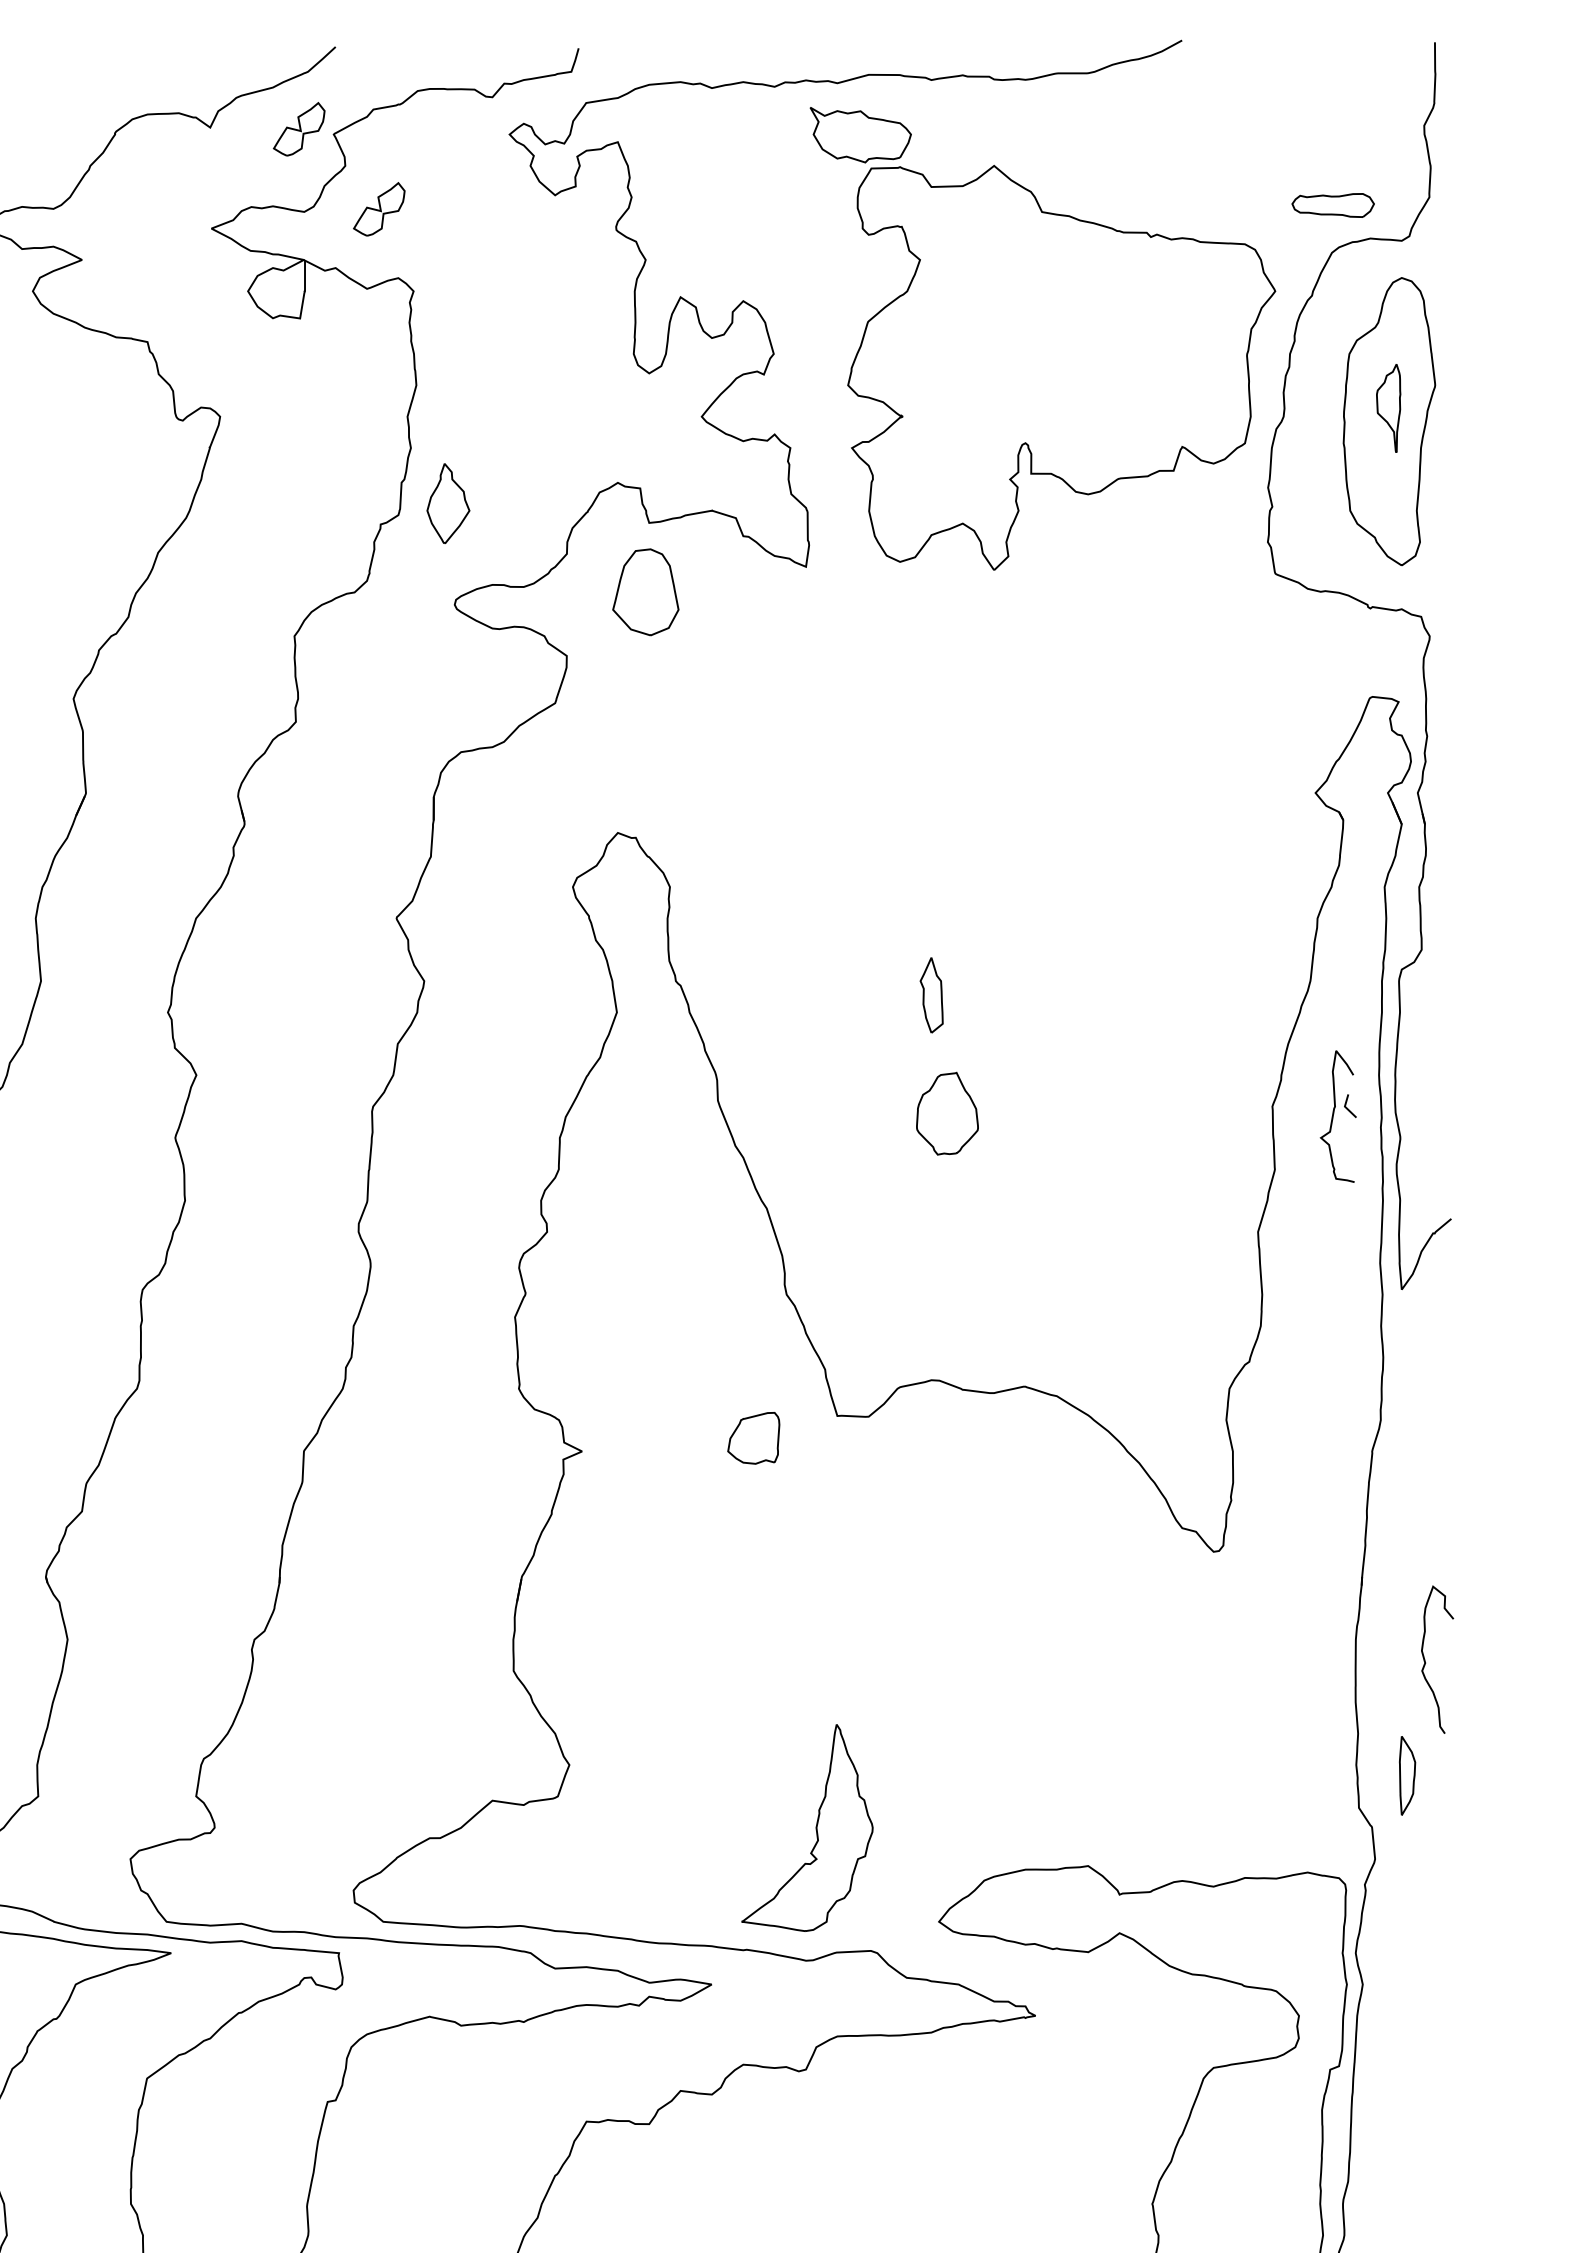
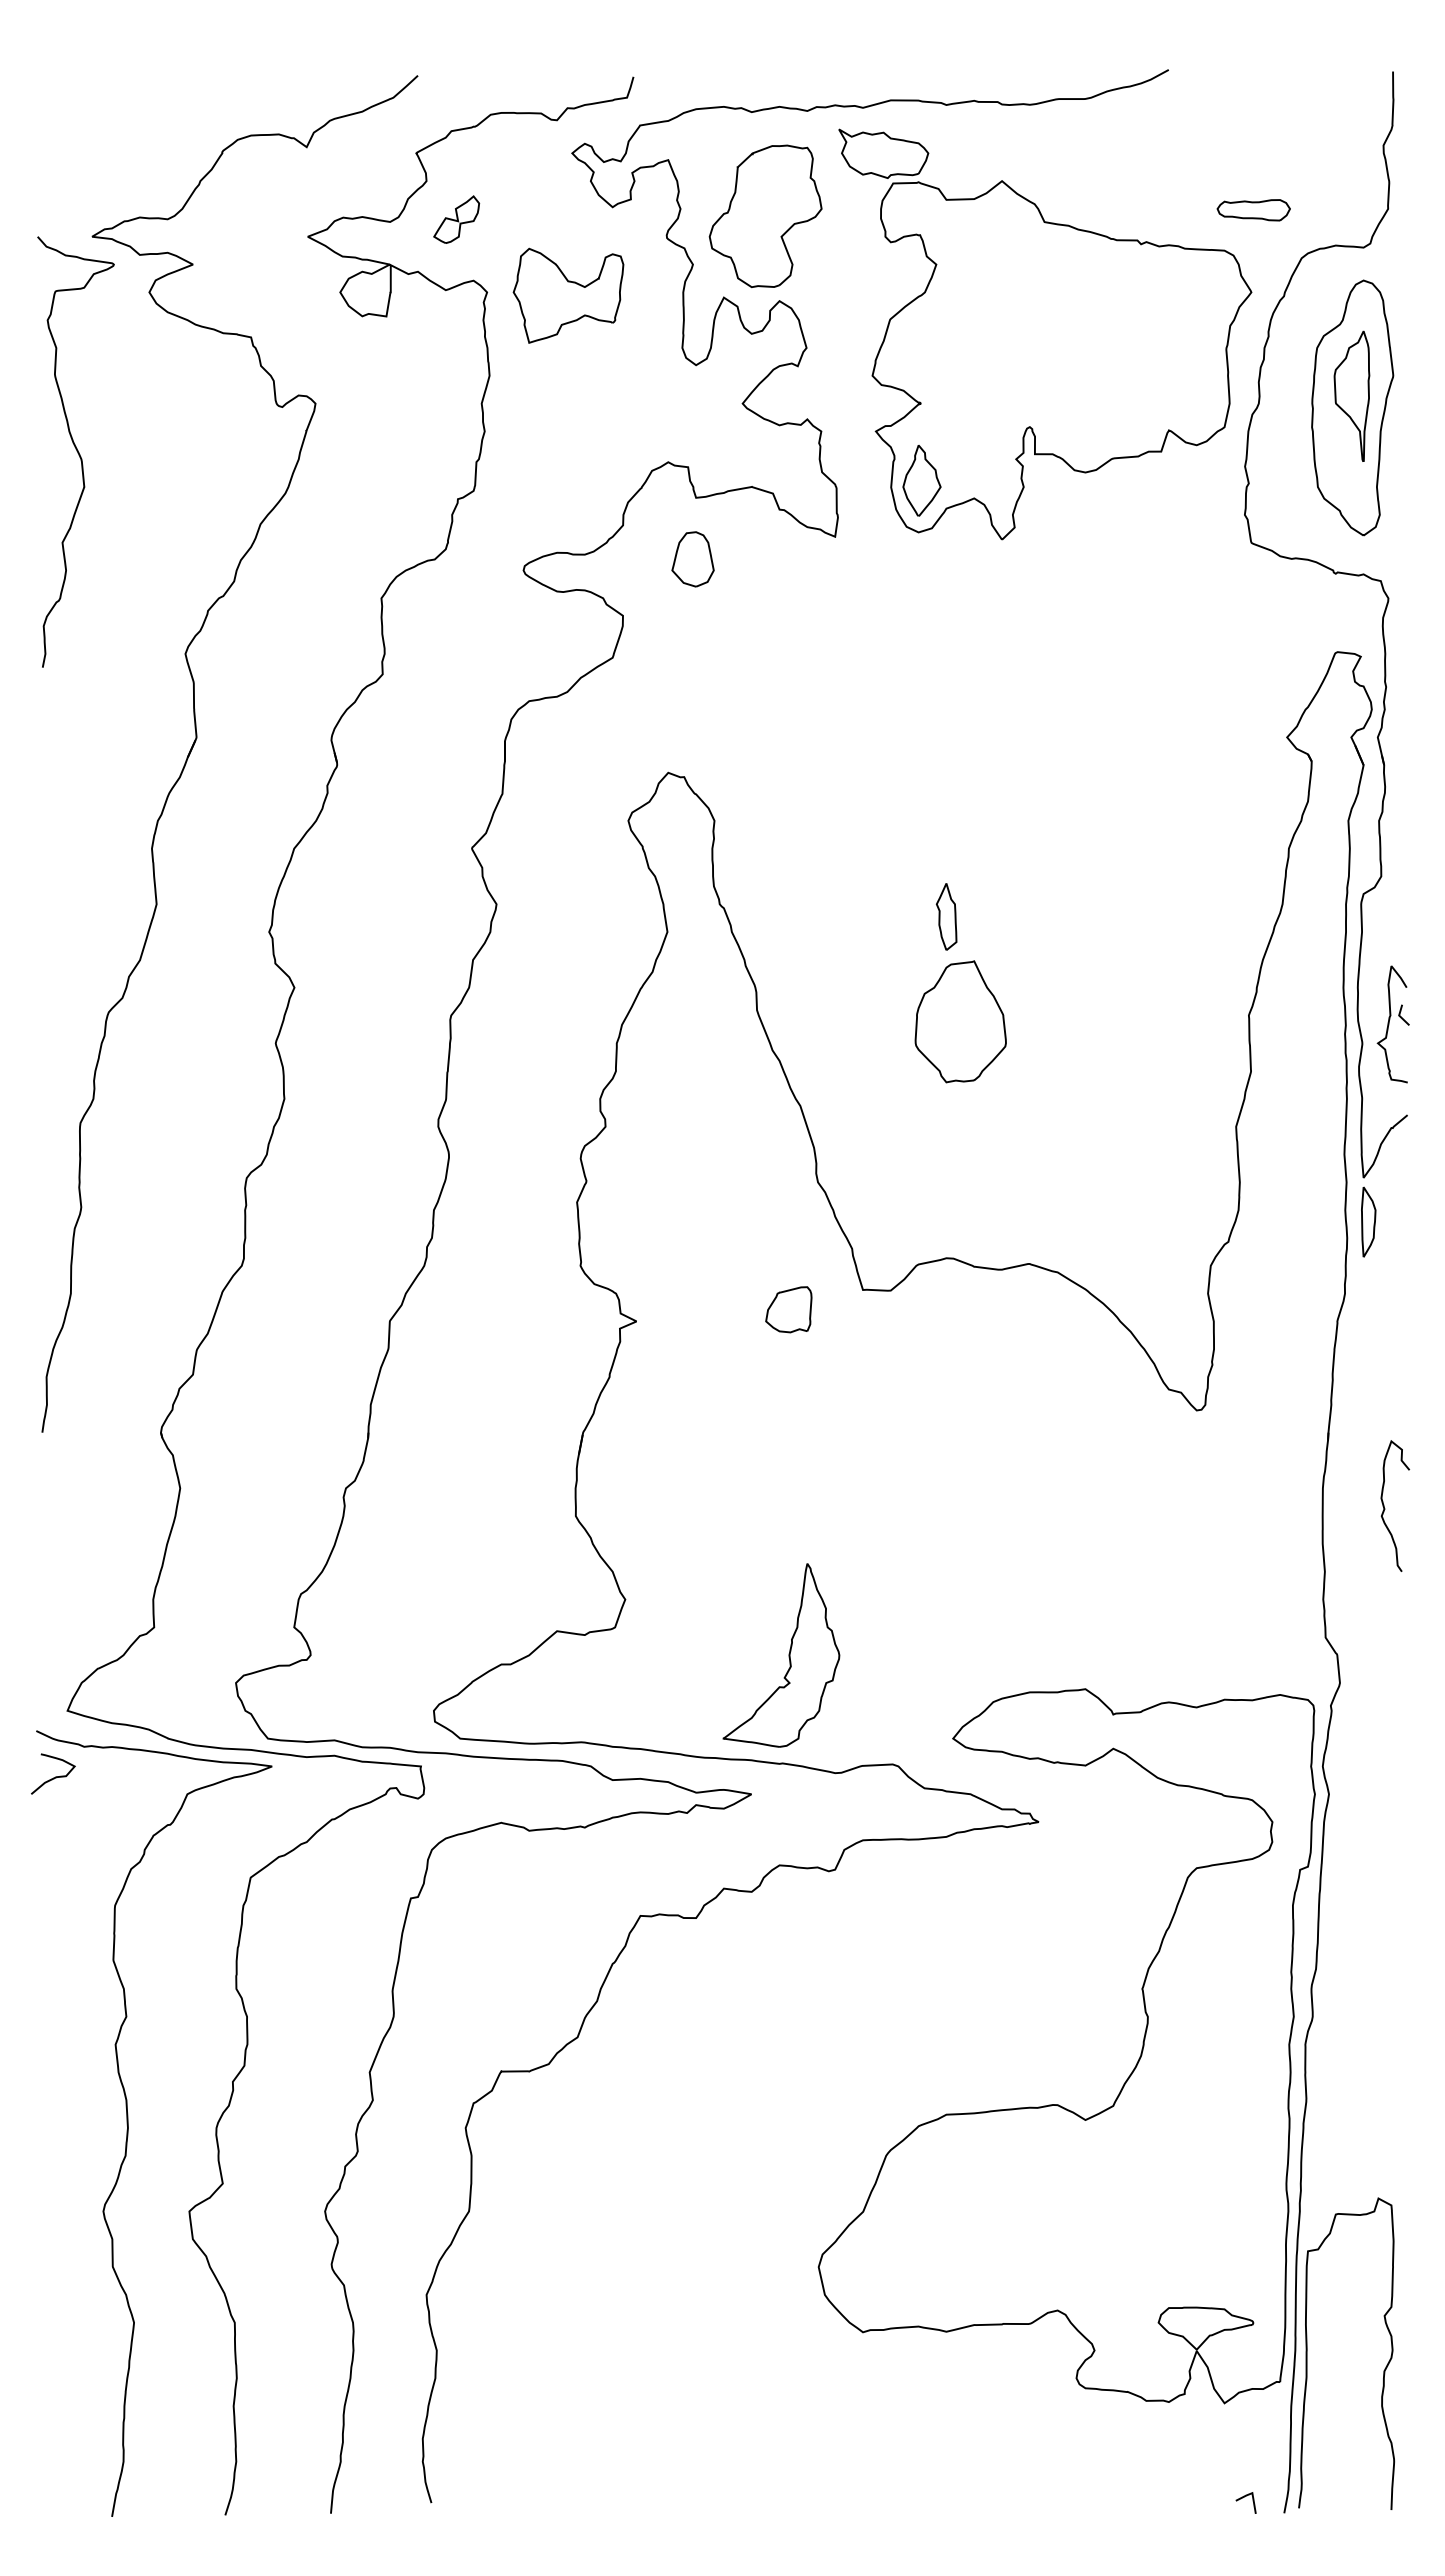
part: (299, 129) -> (385, 148), removed
part: (727, 205) -> (765, 216), added
part: (1332, 205) -> (1253, 210), moved
part: (505, 294) -> (568, 295), added
part: (1388, 407) -> (1351, 395), size x1.67
part: (447, 503) -> (921, 480), moved
part: (645, 592) -> (692, 559), size x0.71
part: (947, 1113) -> (960, 1021), size x1.67
part: (1337, 1116) -> (1392, 1024), moved
part: (1407, 1775) -> (1368, 1221), moved
part: (815, 1828) -> (788, 1655), moved

